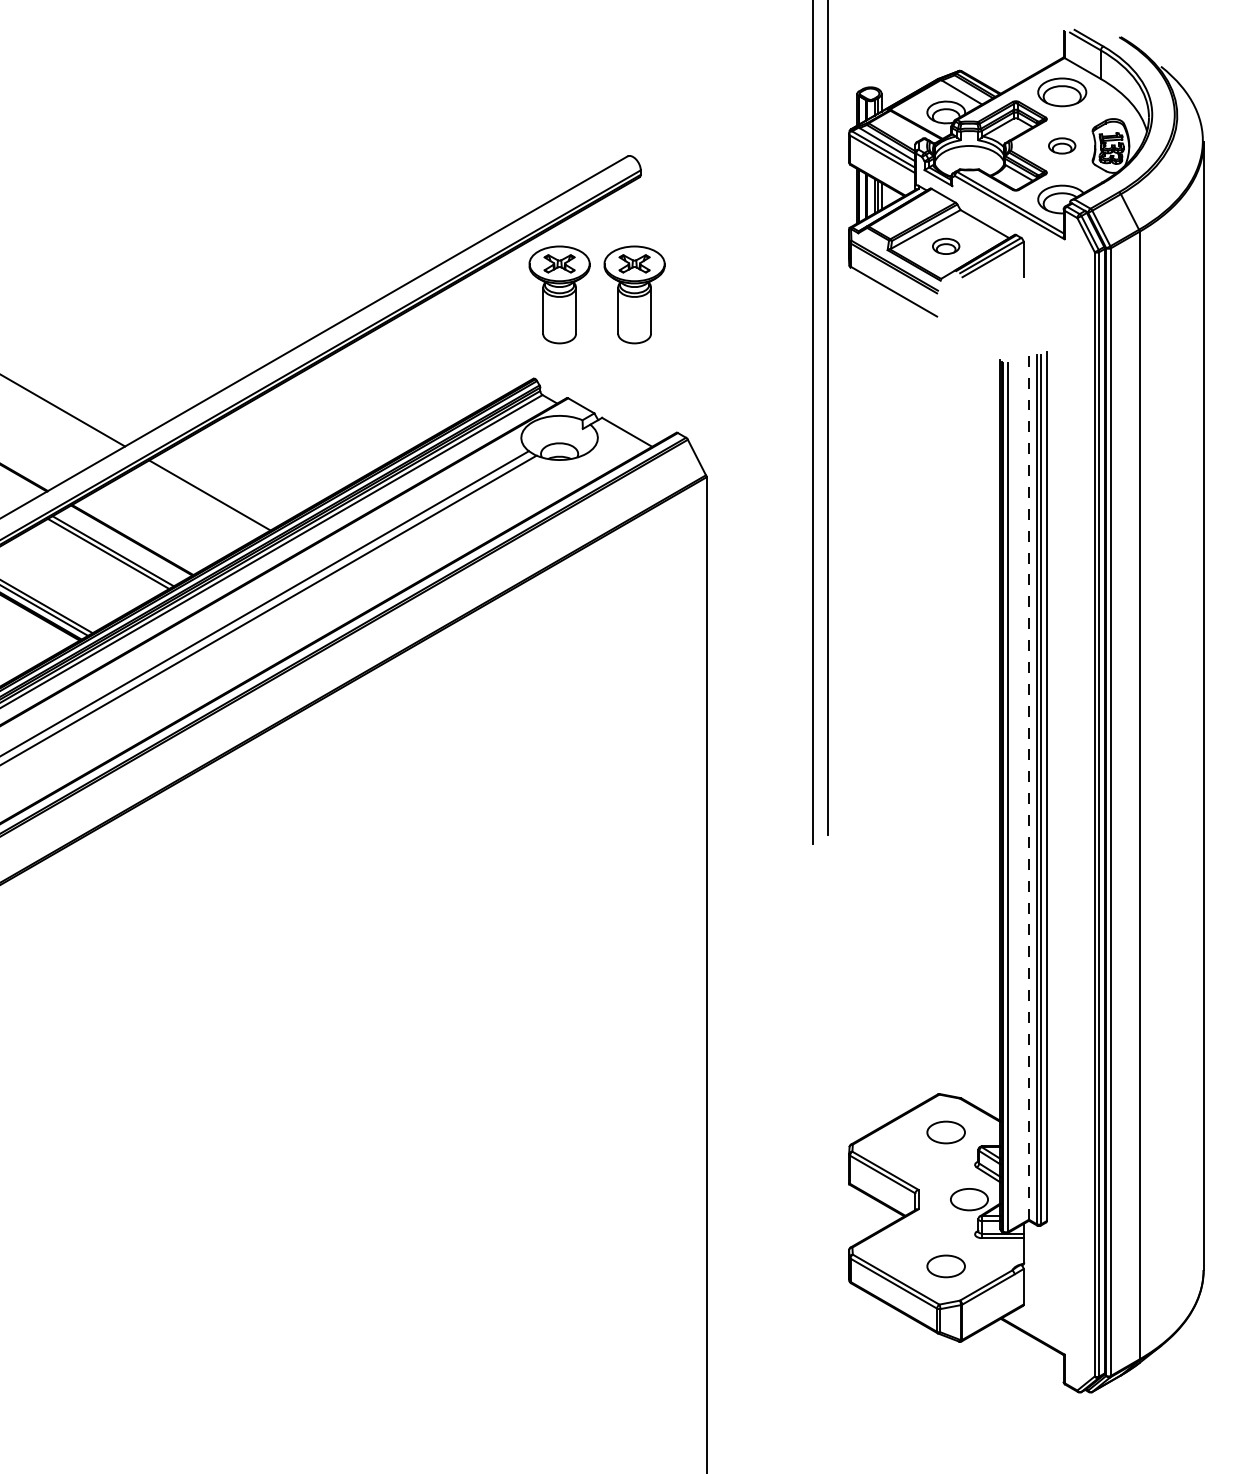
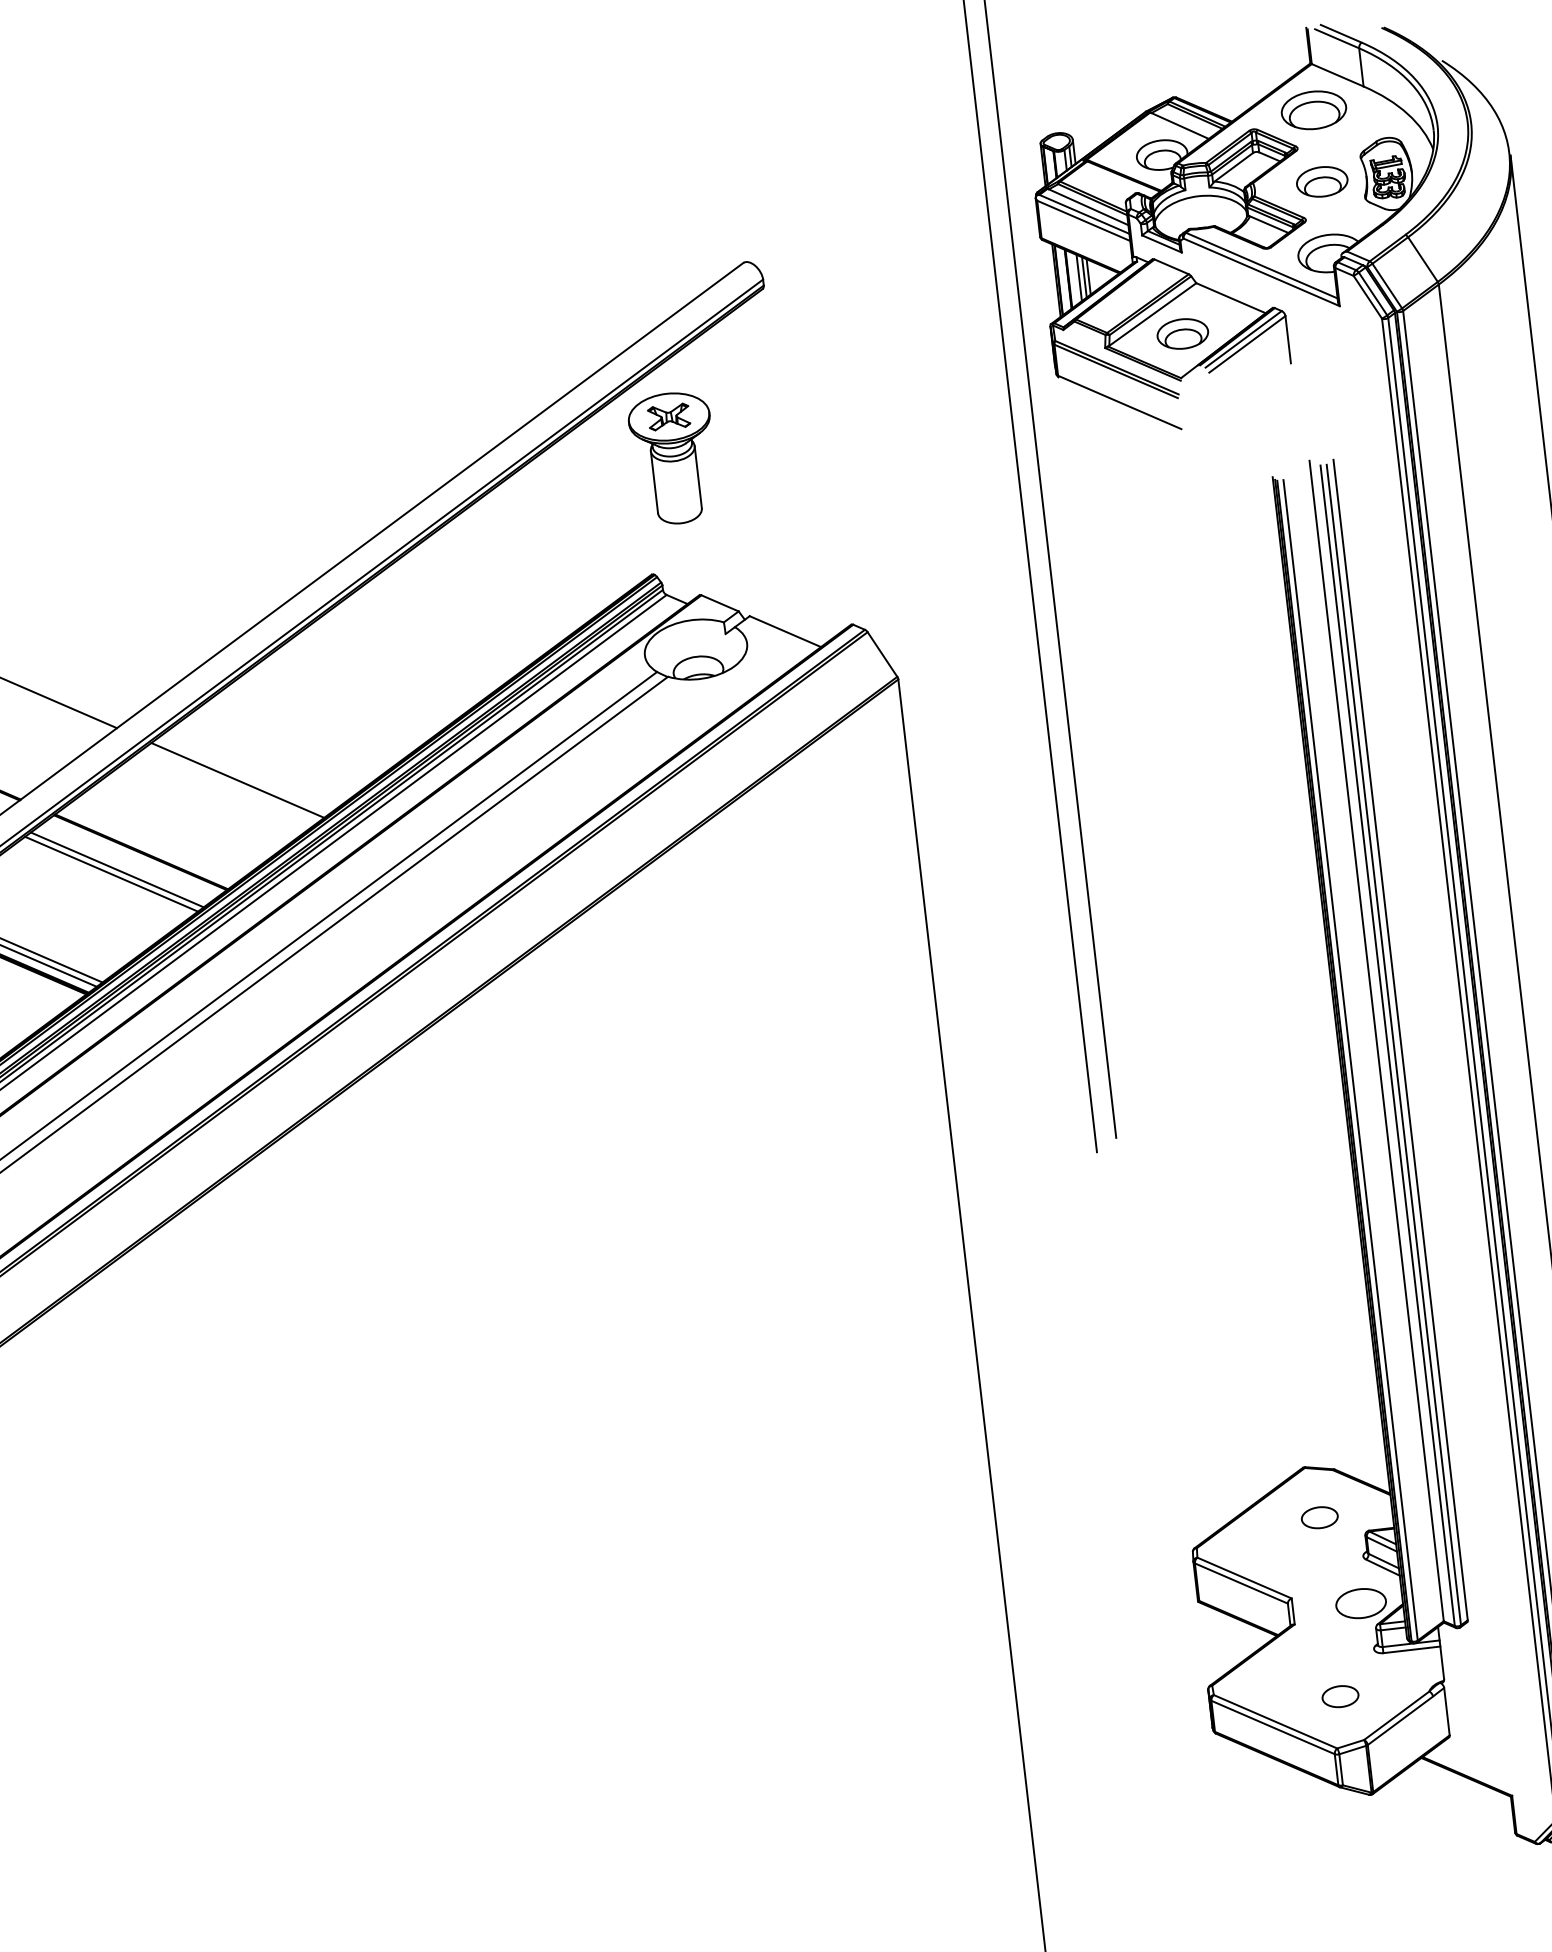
part: (1061, 145) -> (1321, 181), size x1.43
part: (945, 246) -> (1181, 334), size x1.43
part: (634, 294) -> (773, 446), removed
line: (1029, 784) -> (1377, 1039), dashed -> solid
part: (946, 1132) -> (1320, 1517), size x0.71
part: (946, 1266) -> (1340, 1696), size x0.71

